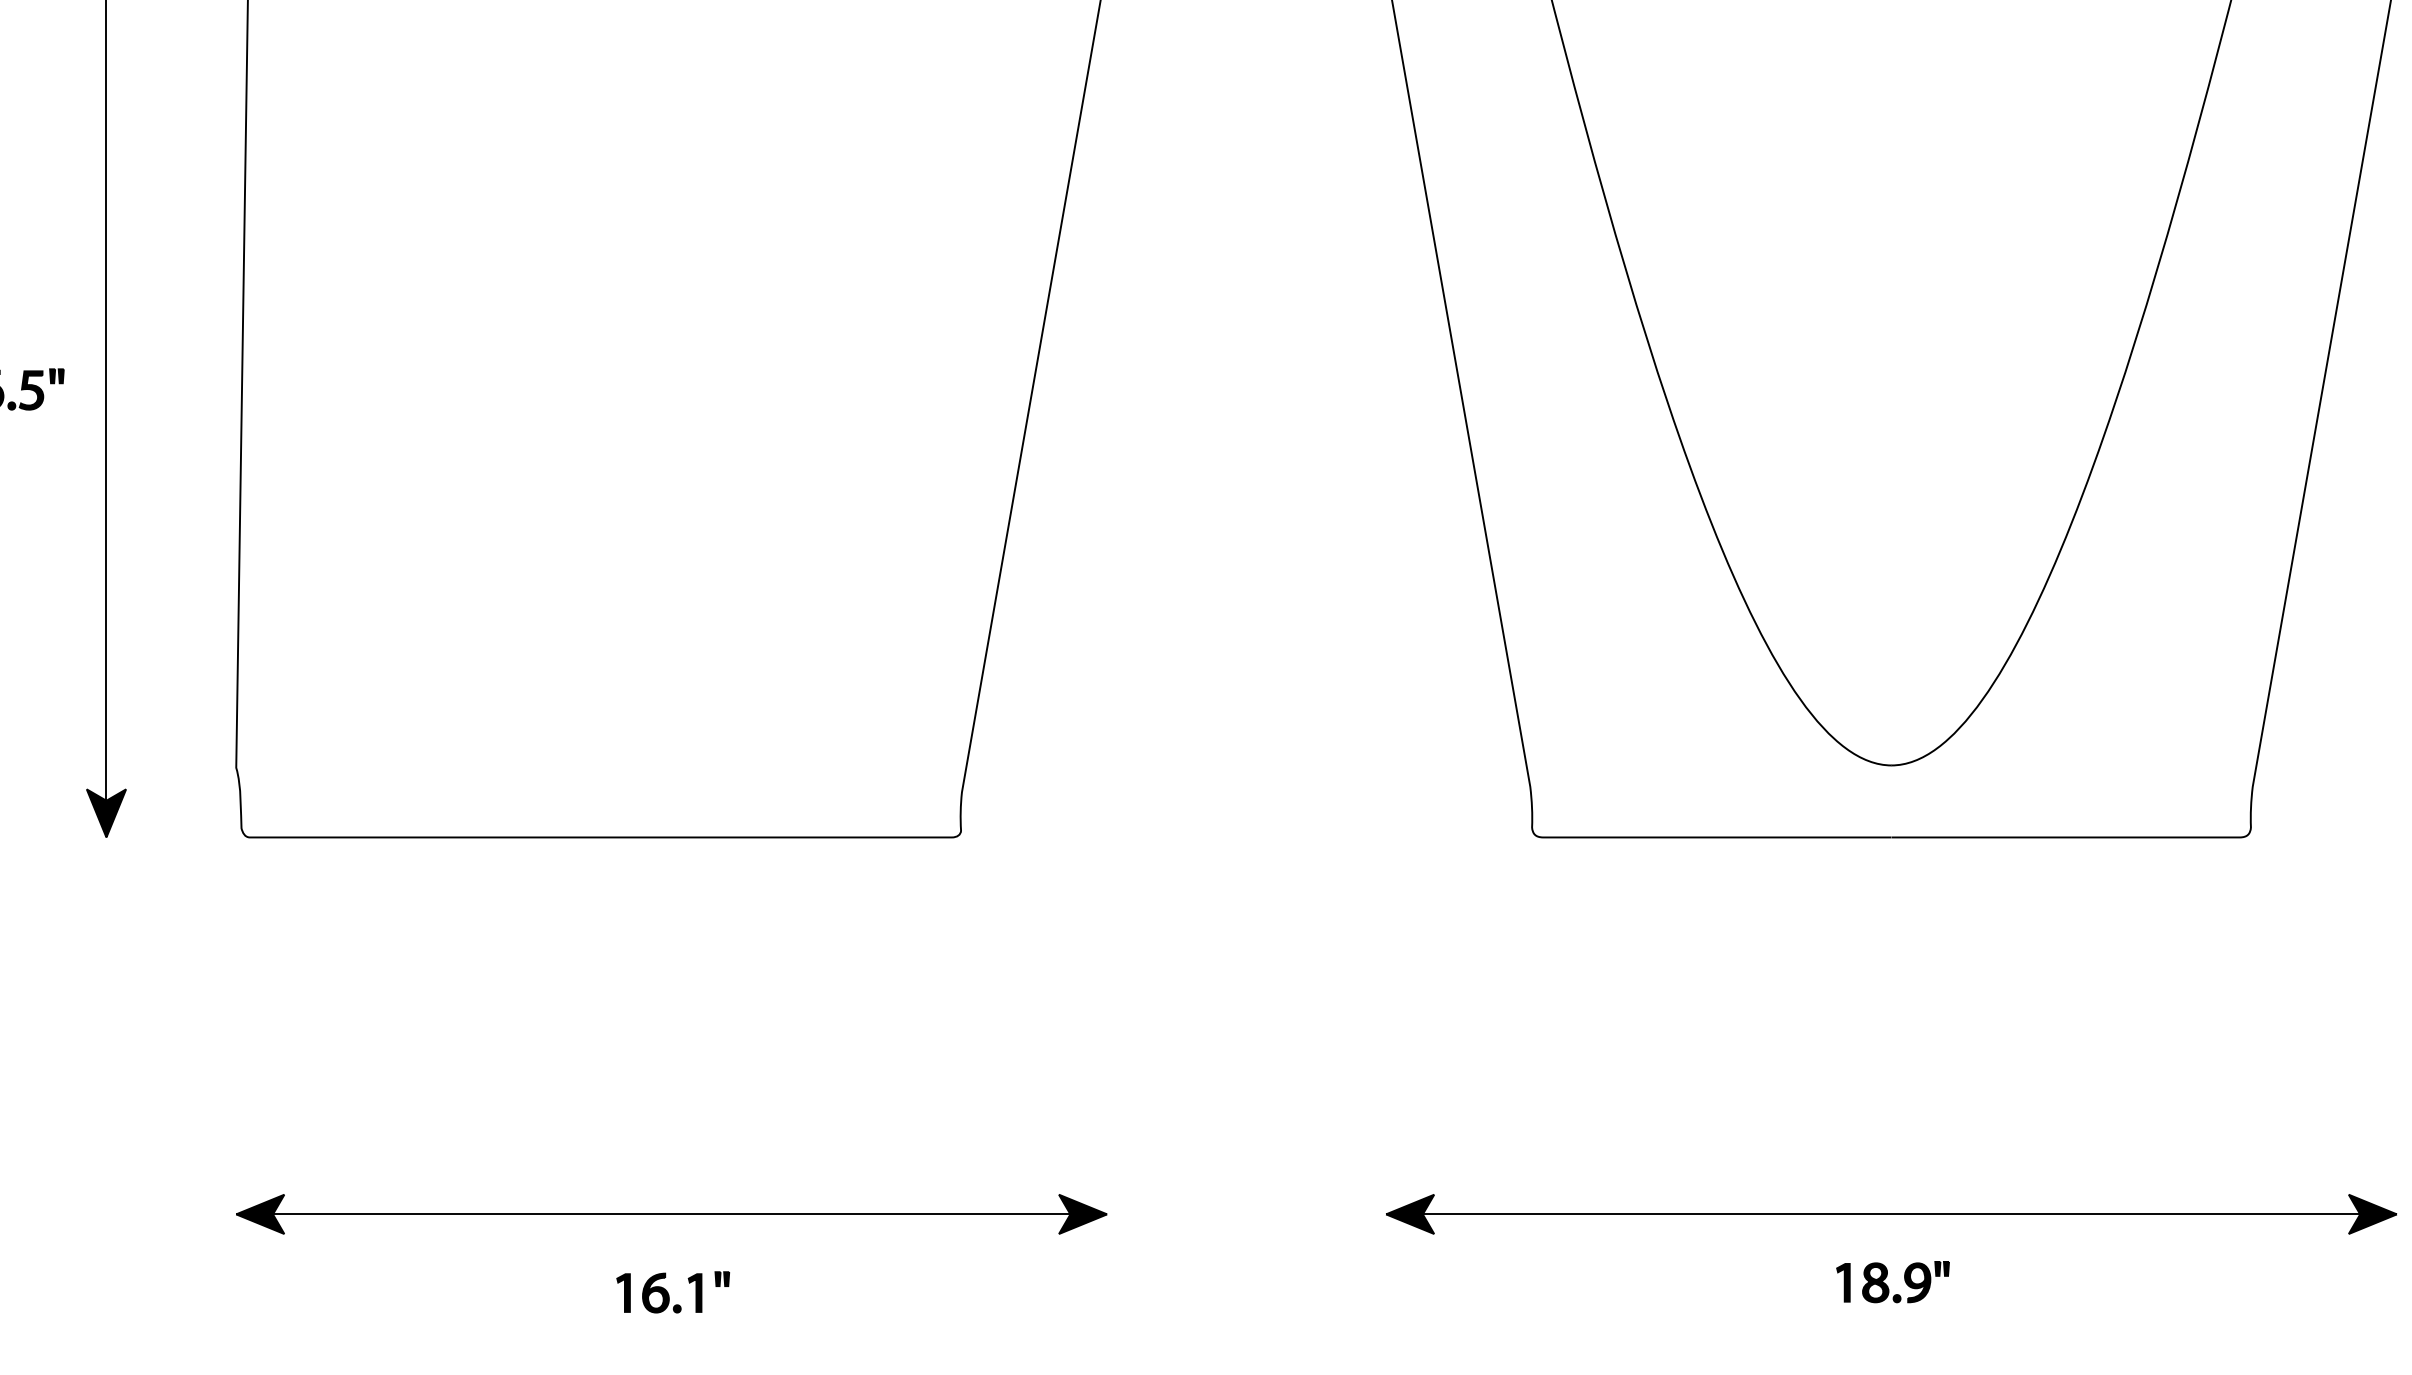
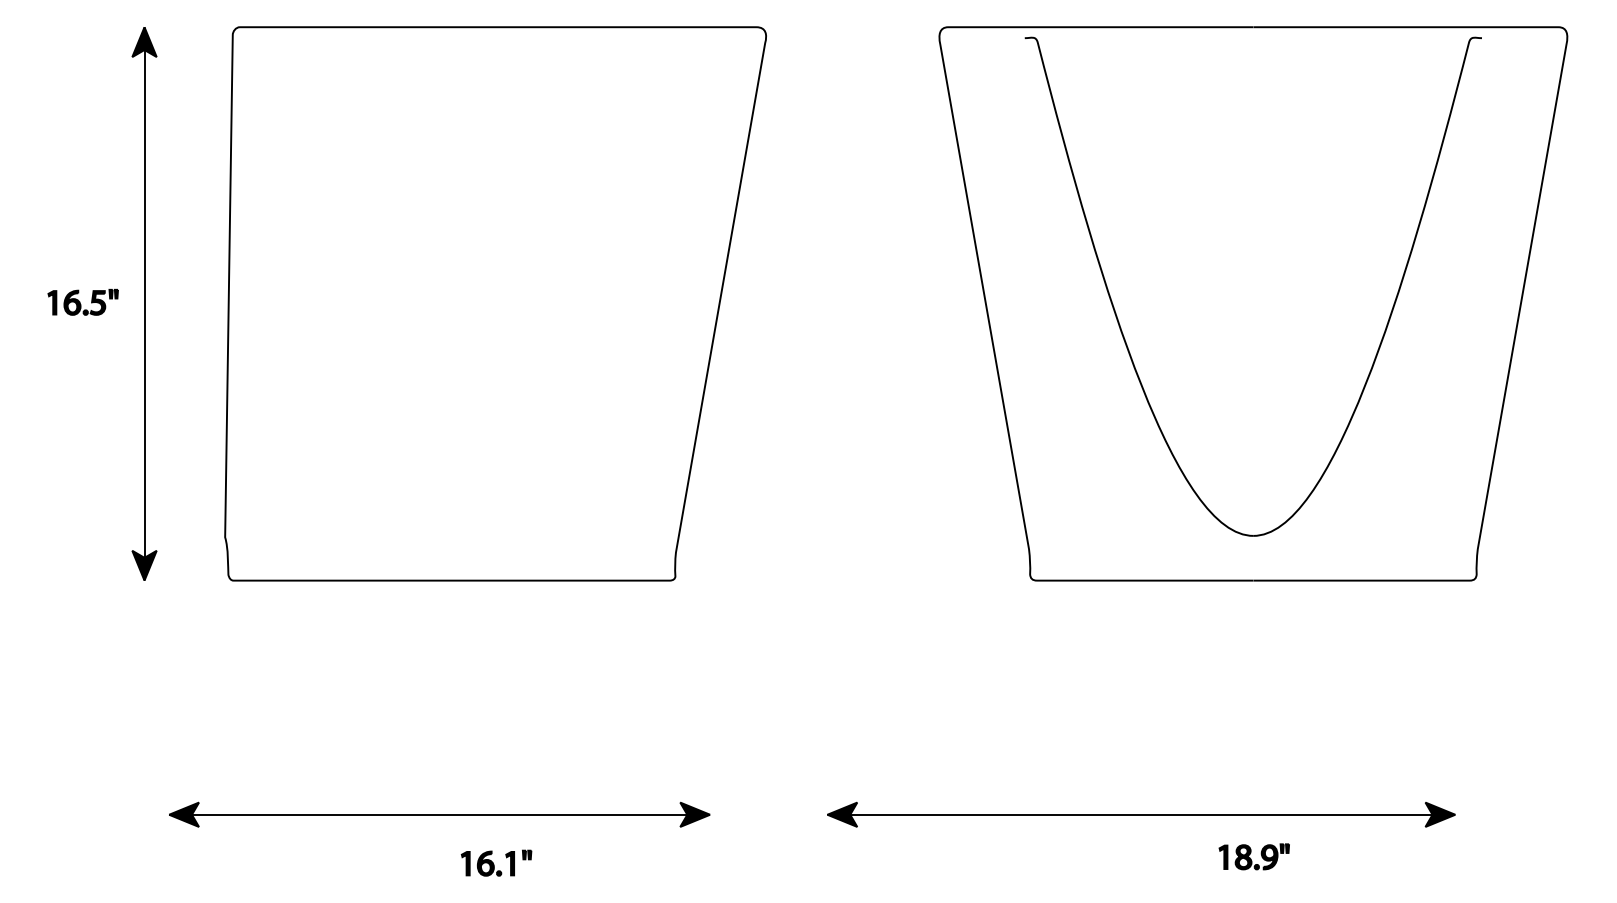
part: (671, 1213) -> (439, 814), moved
part: (1891, 1213) -> (1141, 814), moved

